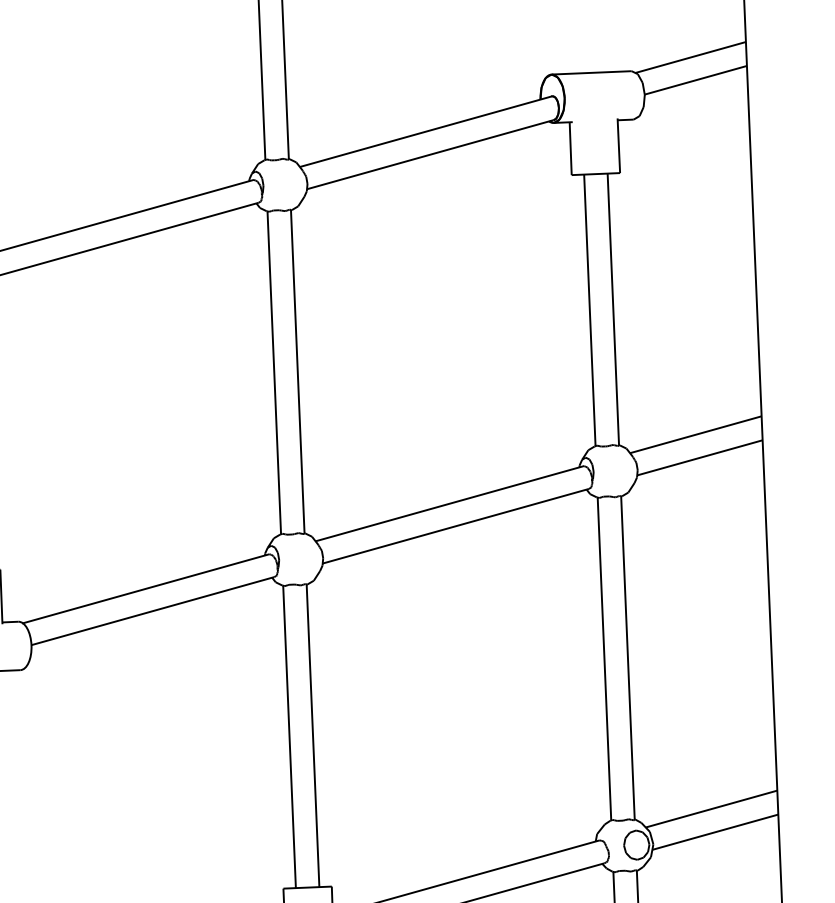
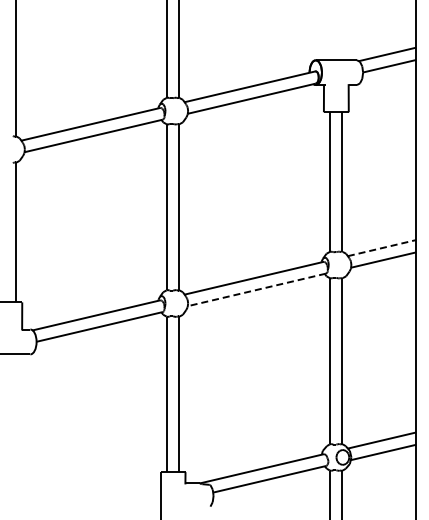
line: (696, 435) -> (382, 248), solid -> dashed
line: (455, 525) -> (256, 289), solid -> dashed

